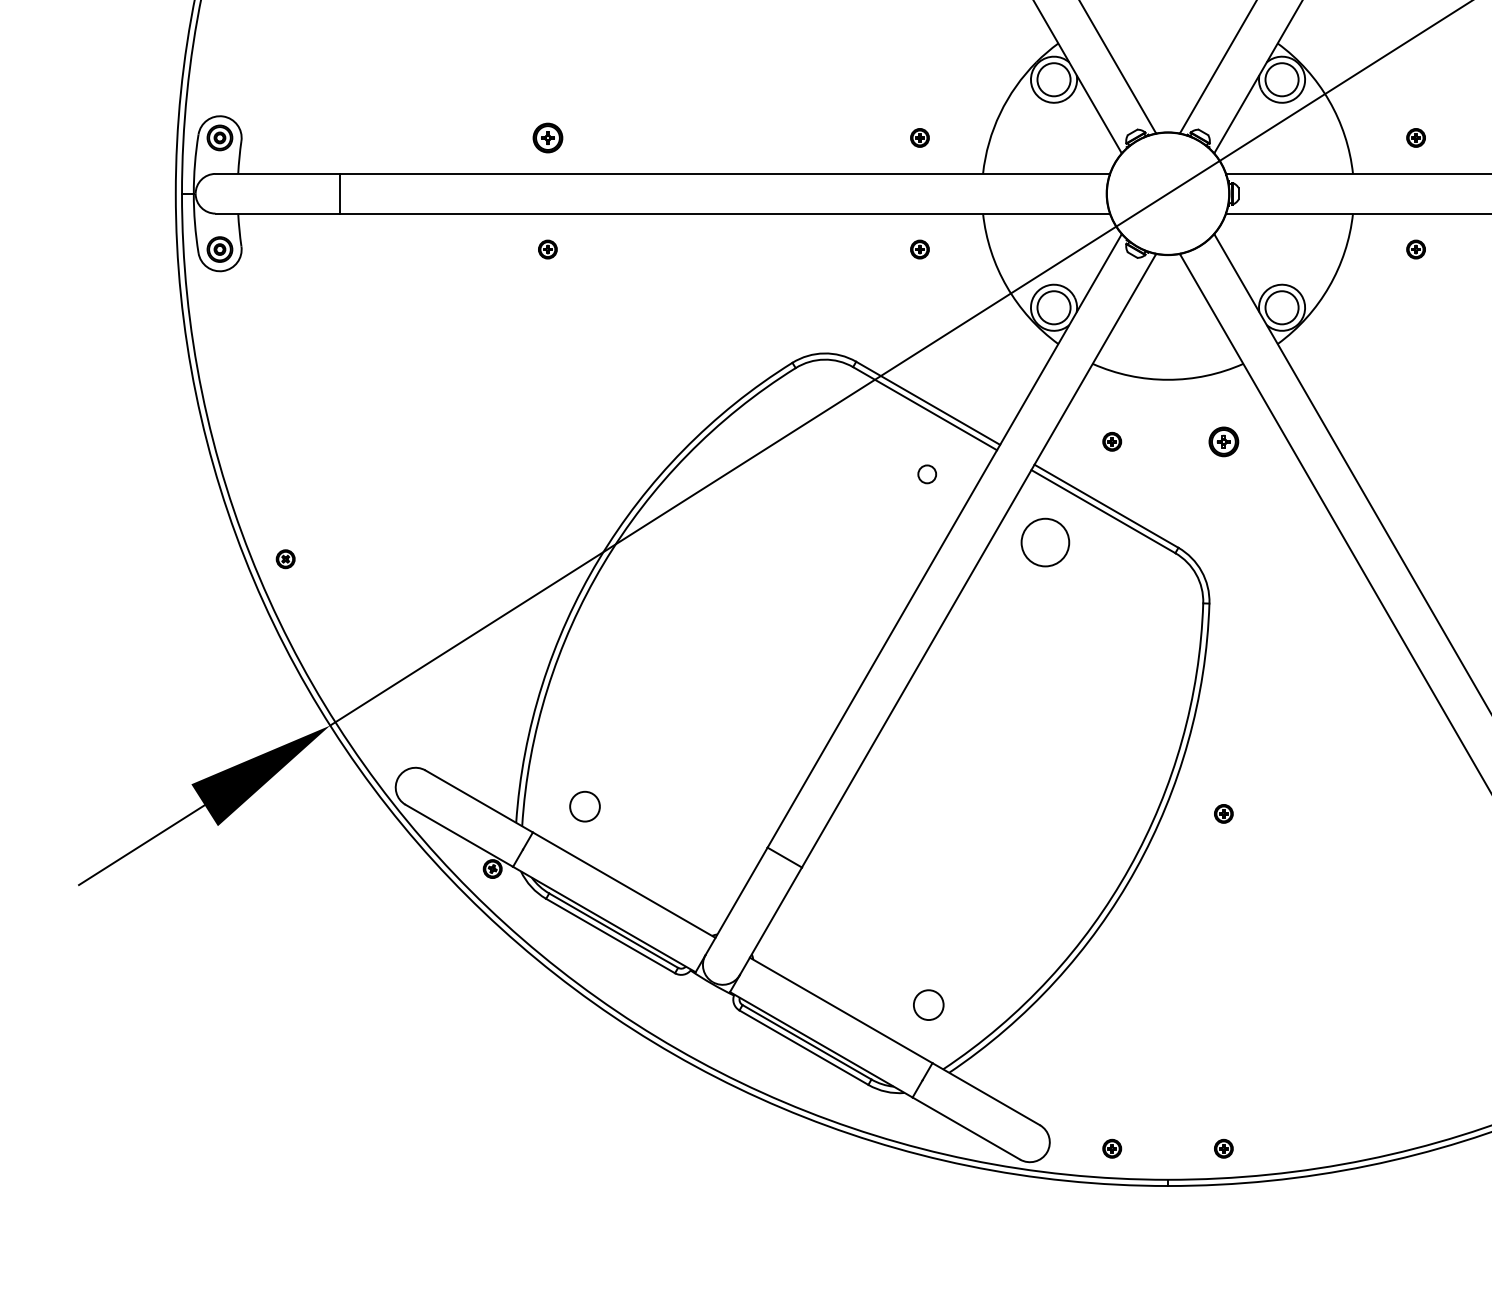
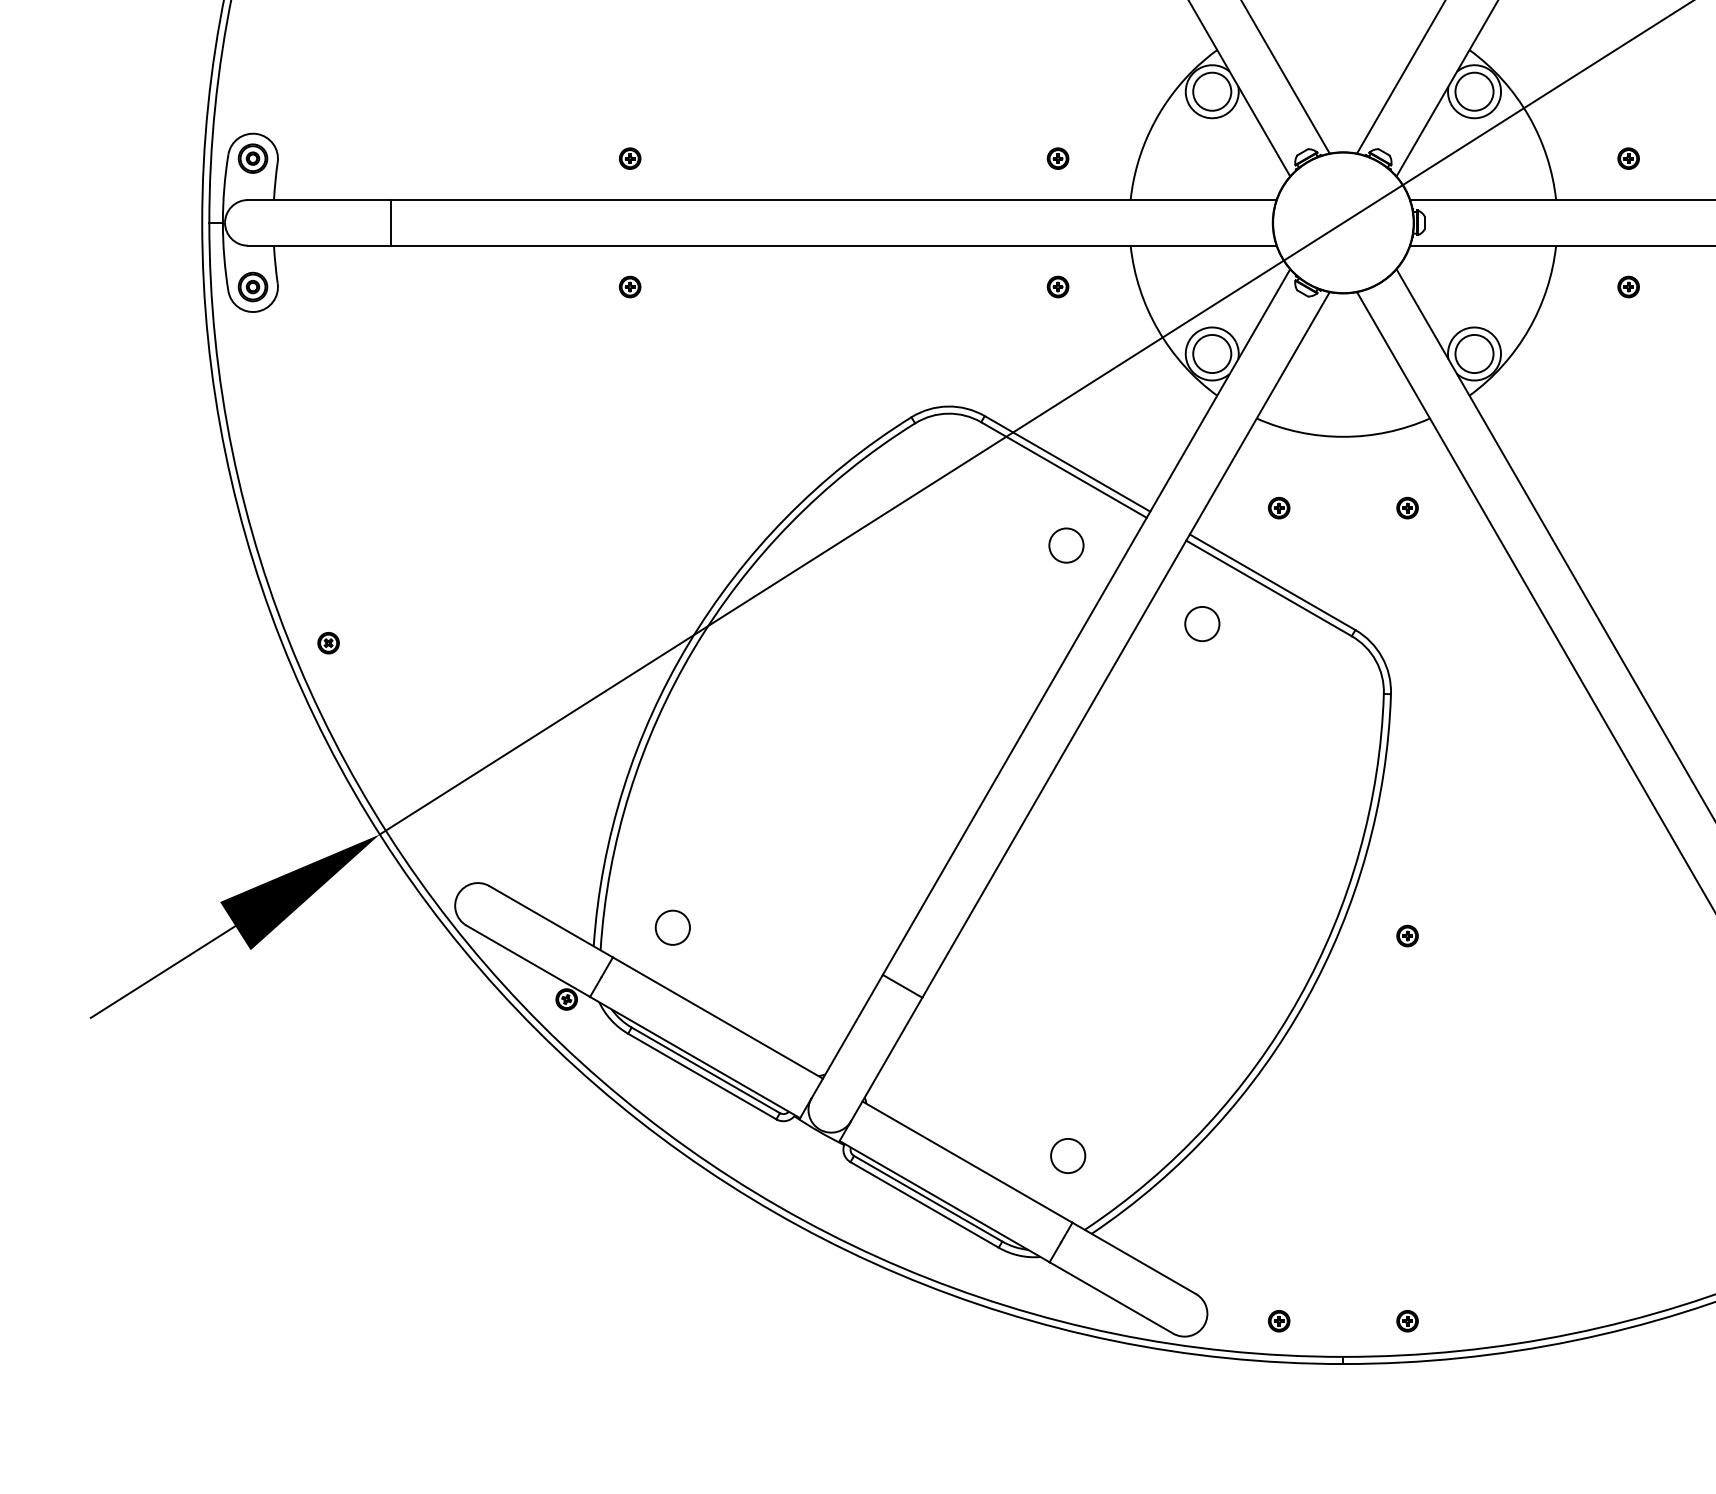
part: (547, 137) -> (629, 158), size x0.62
part: (1223, 441) -> (1407, 507), size x0.62
circle: (927, 474) -> (1066, 545), size x1.67
circle: (1045, 542) -> (1202, 623), size x0.62

